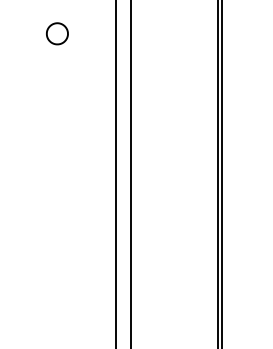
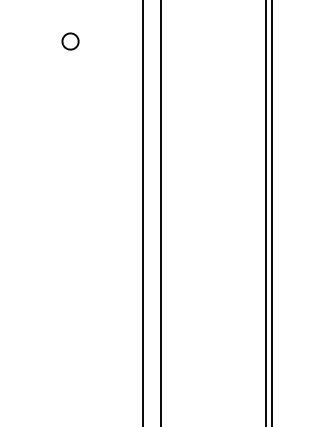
part: (57, 33) -> (70, 41), size x0.62

